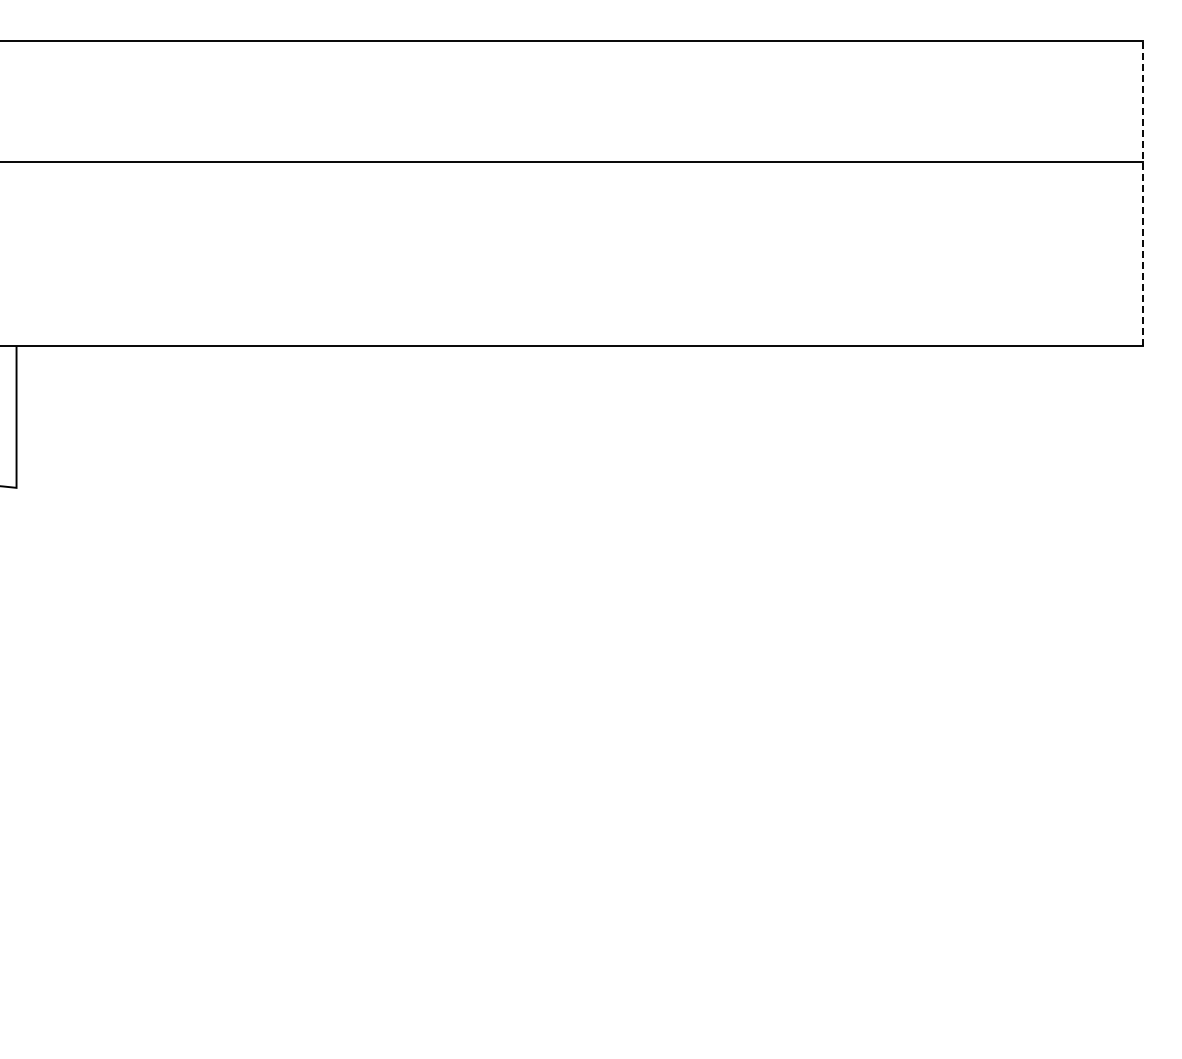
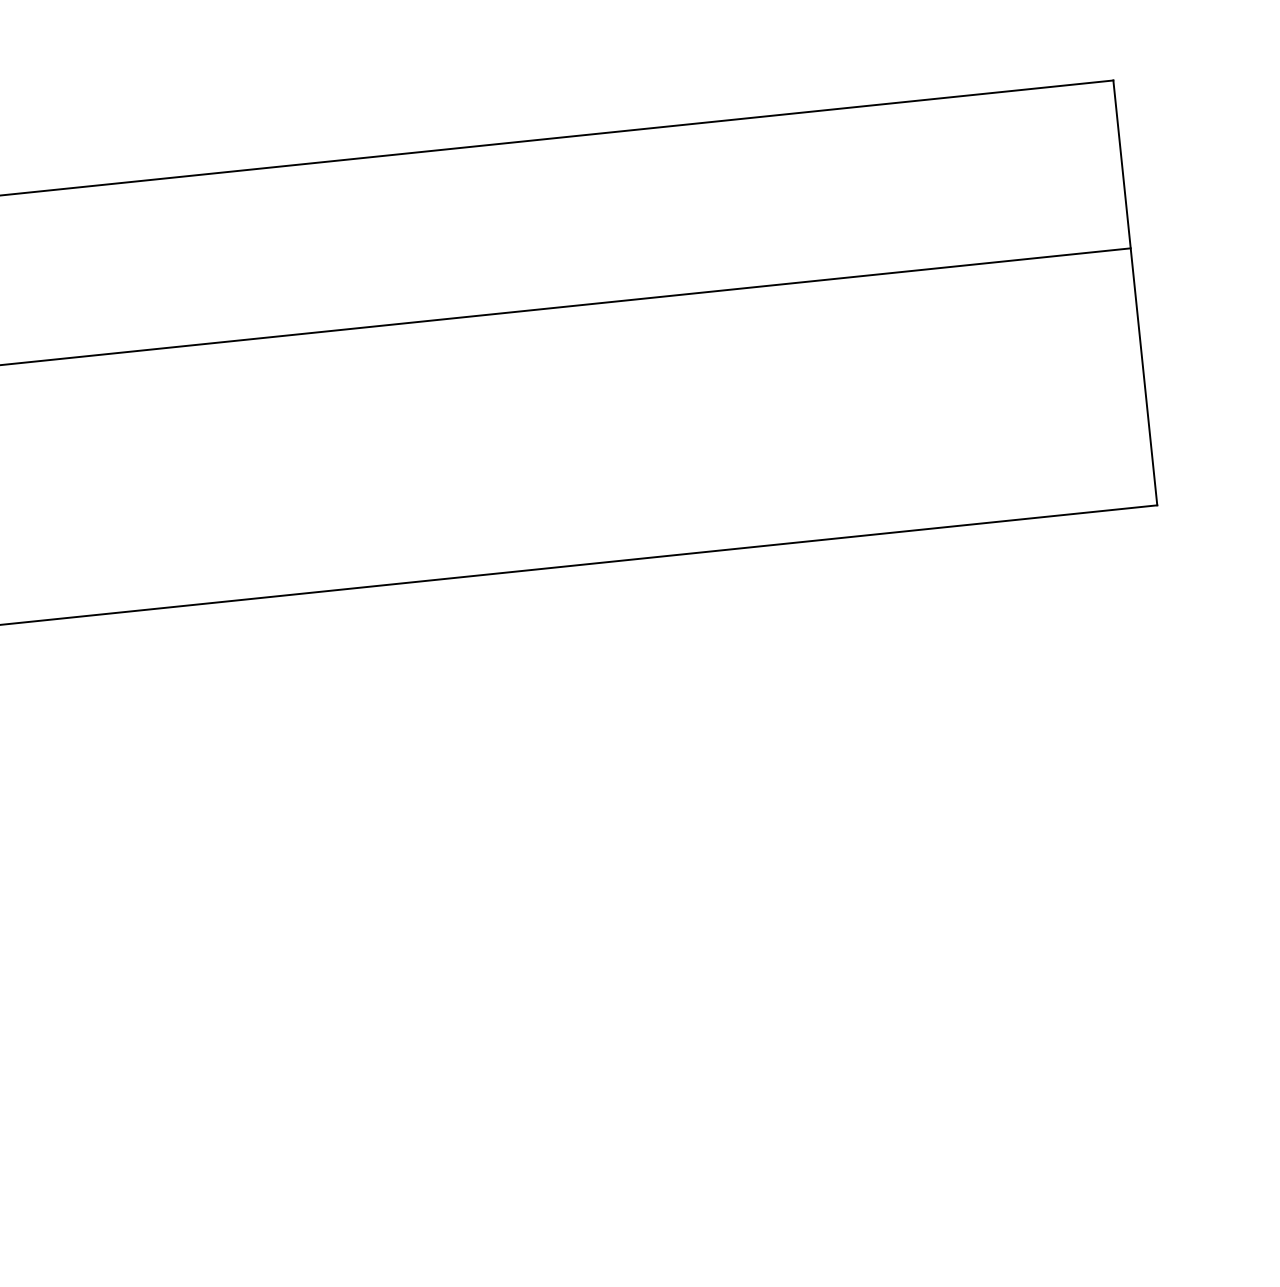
line: (1143, 193) -> (1135, 292), dashed -> solid

